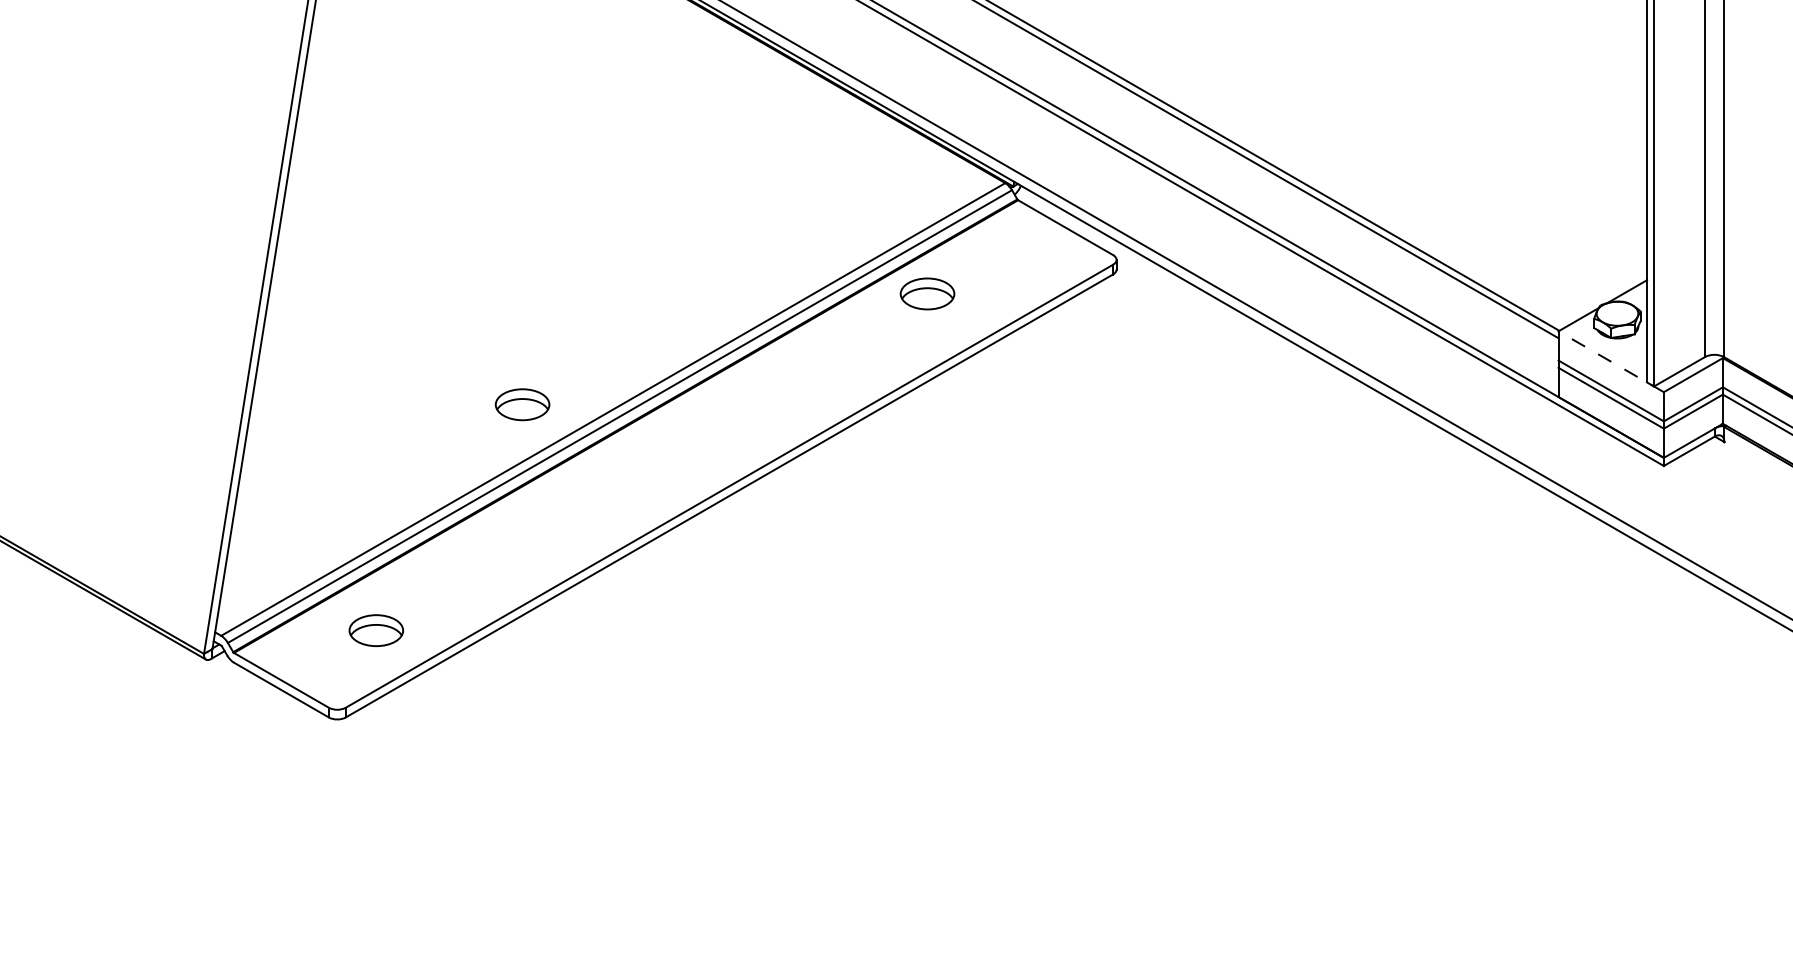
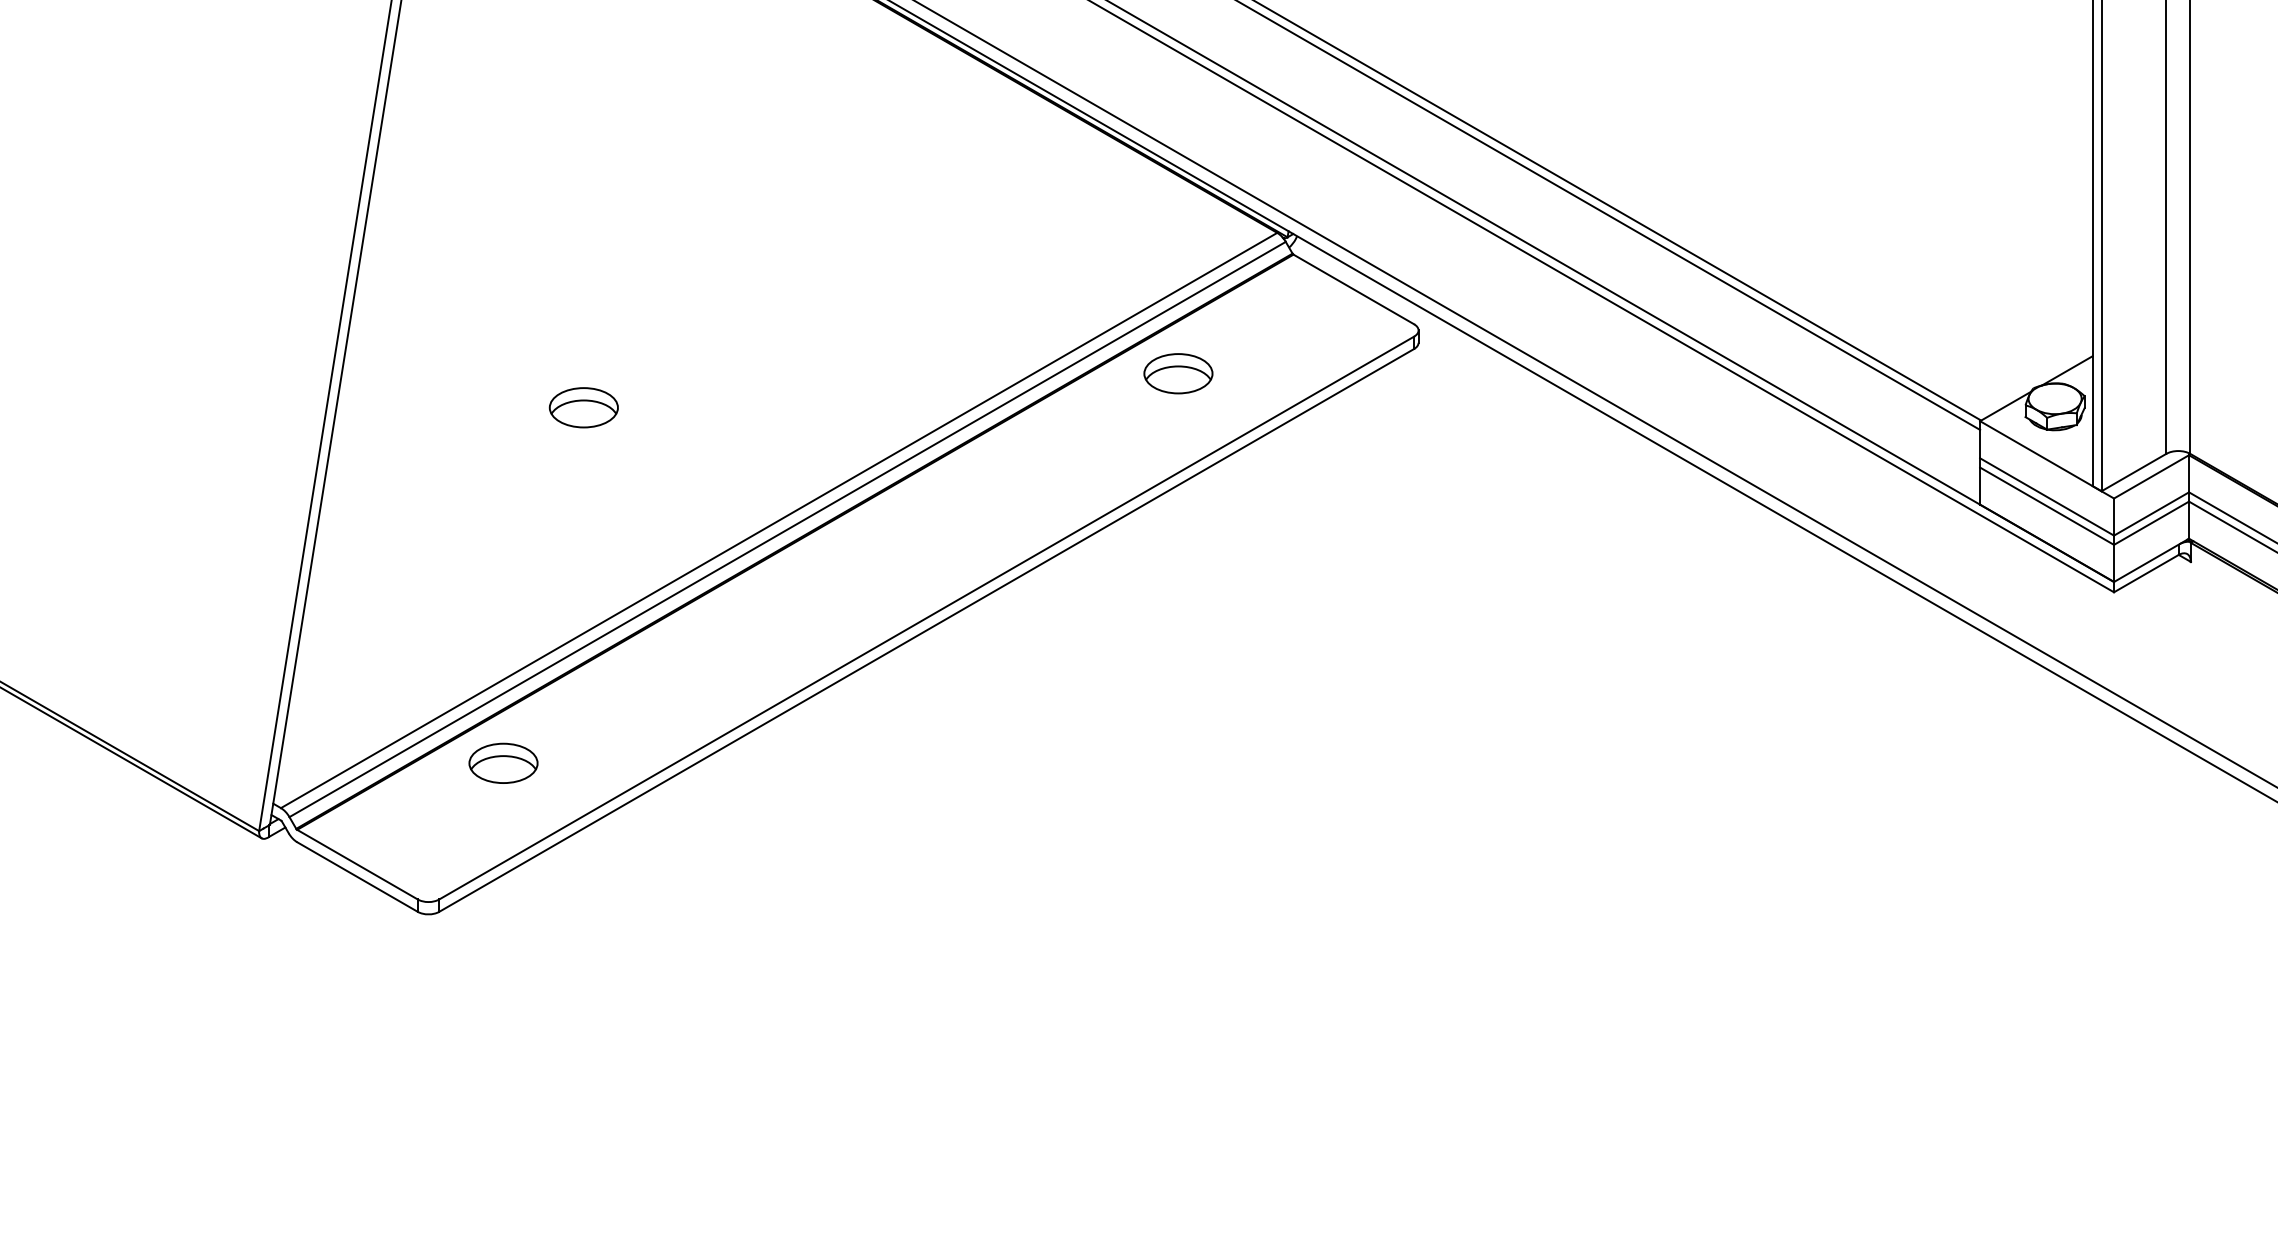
line: (1611, 361) -> (2047, 459), dashed -> solid
part: (522, 404) -> (583, 407), moved
part: (376, 630) -> (503, 763), moved

